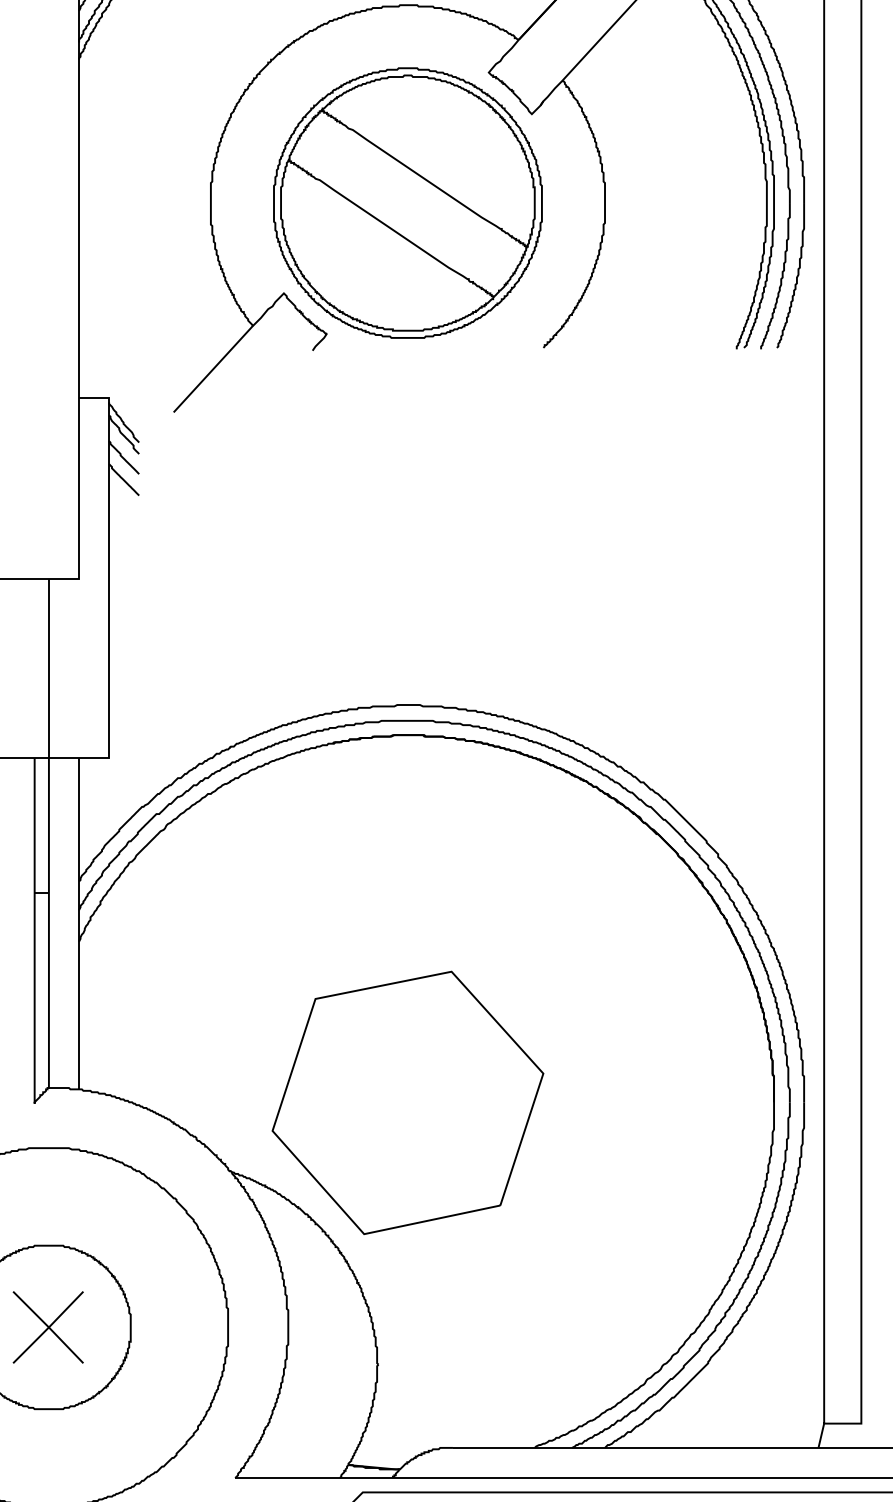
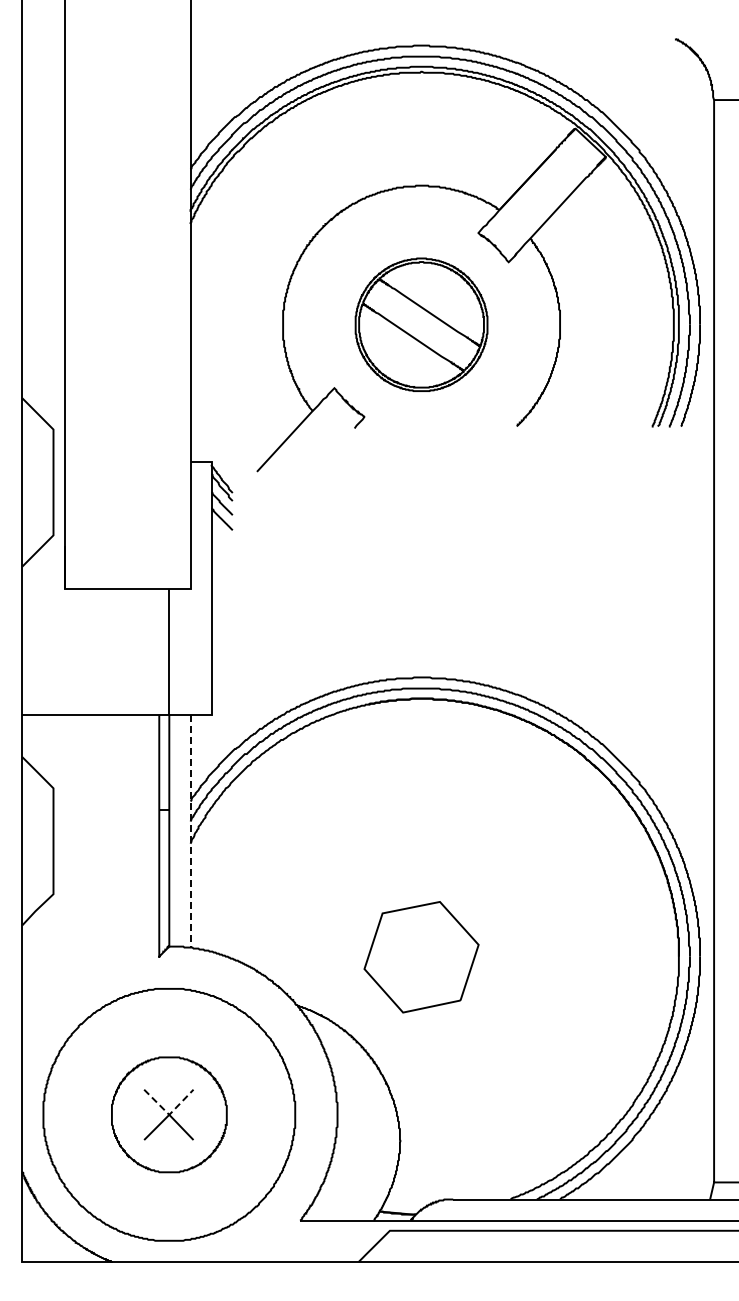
part: (407, 202) -> (421, 324), size x0.7
line: (79, 924) -> (190, 831), solid -> dashed
part: (407, 1103) -> (421, 957), size x0.6
line: (49, 1326) -> (169, 1114), solid -> dashed

